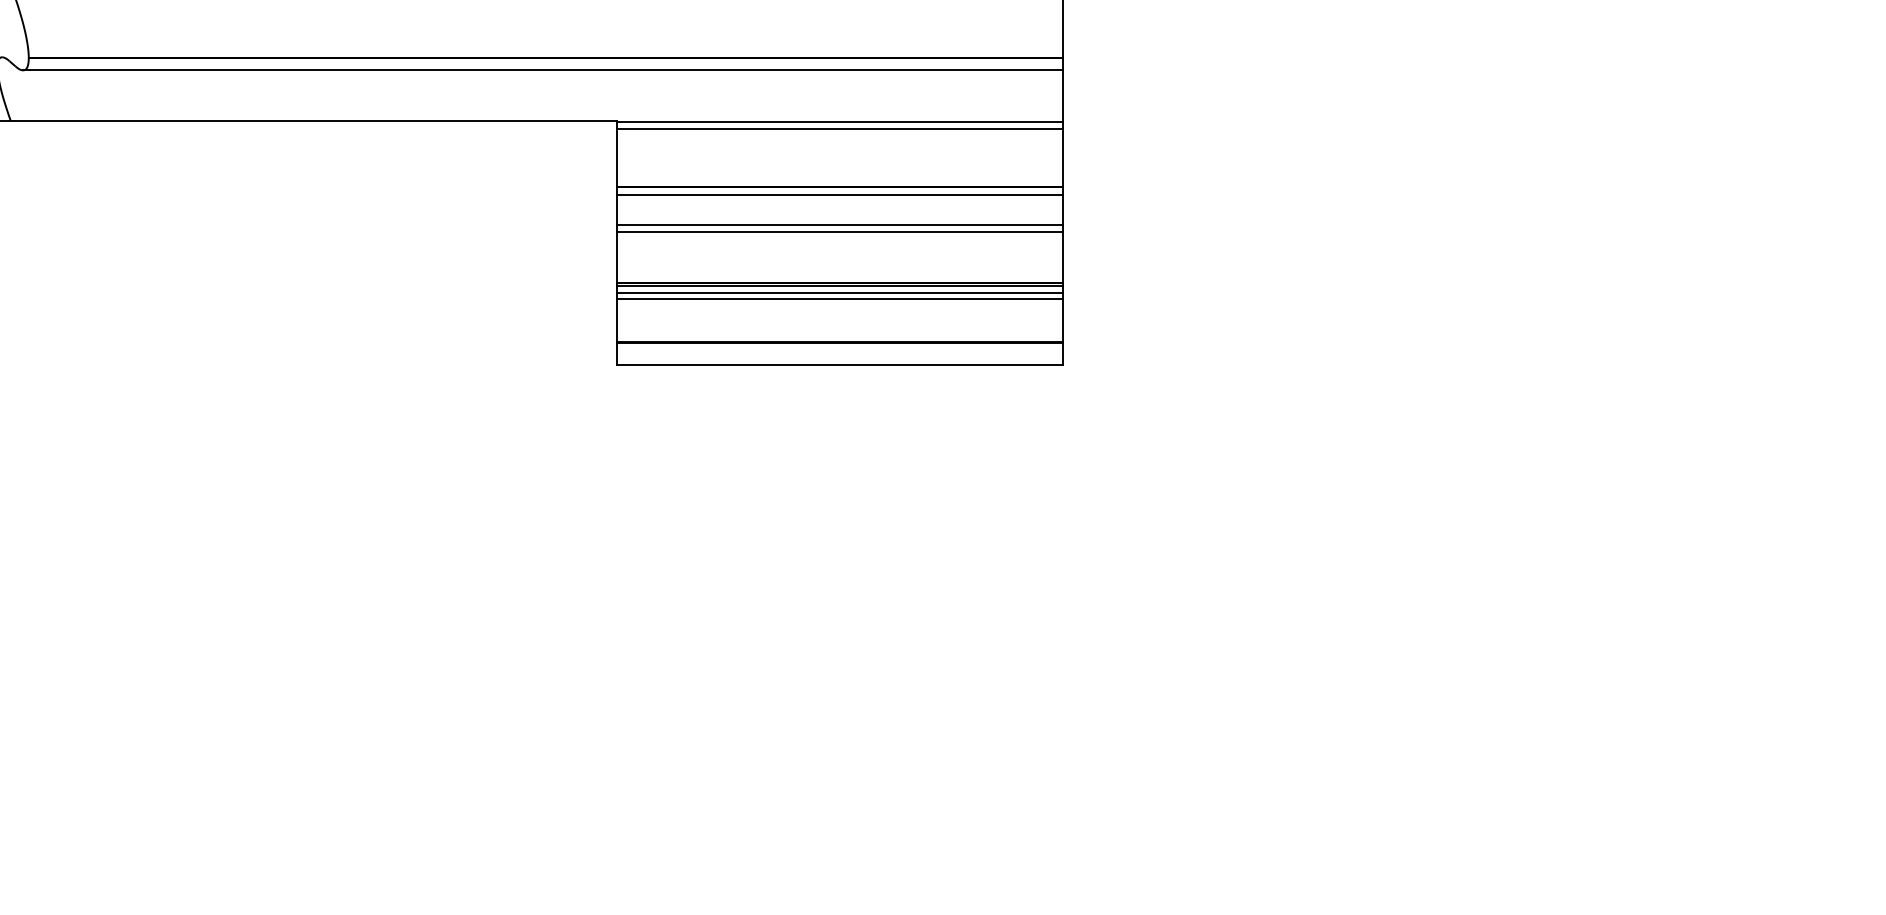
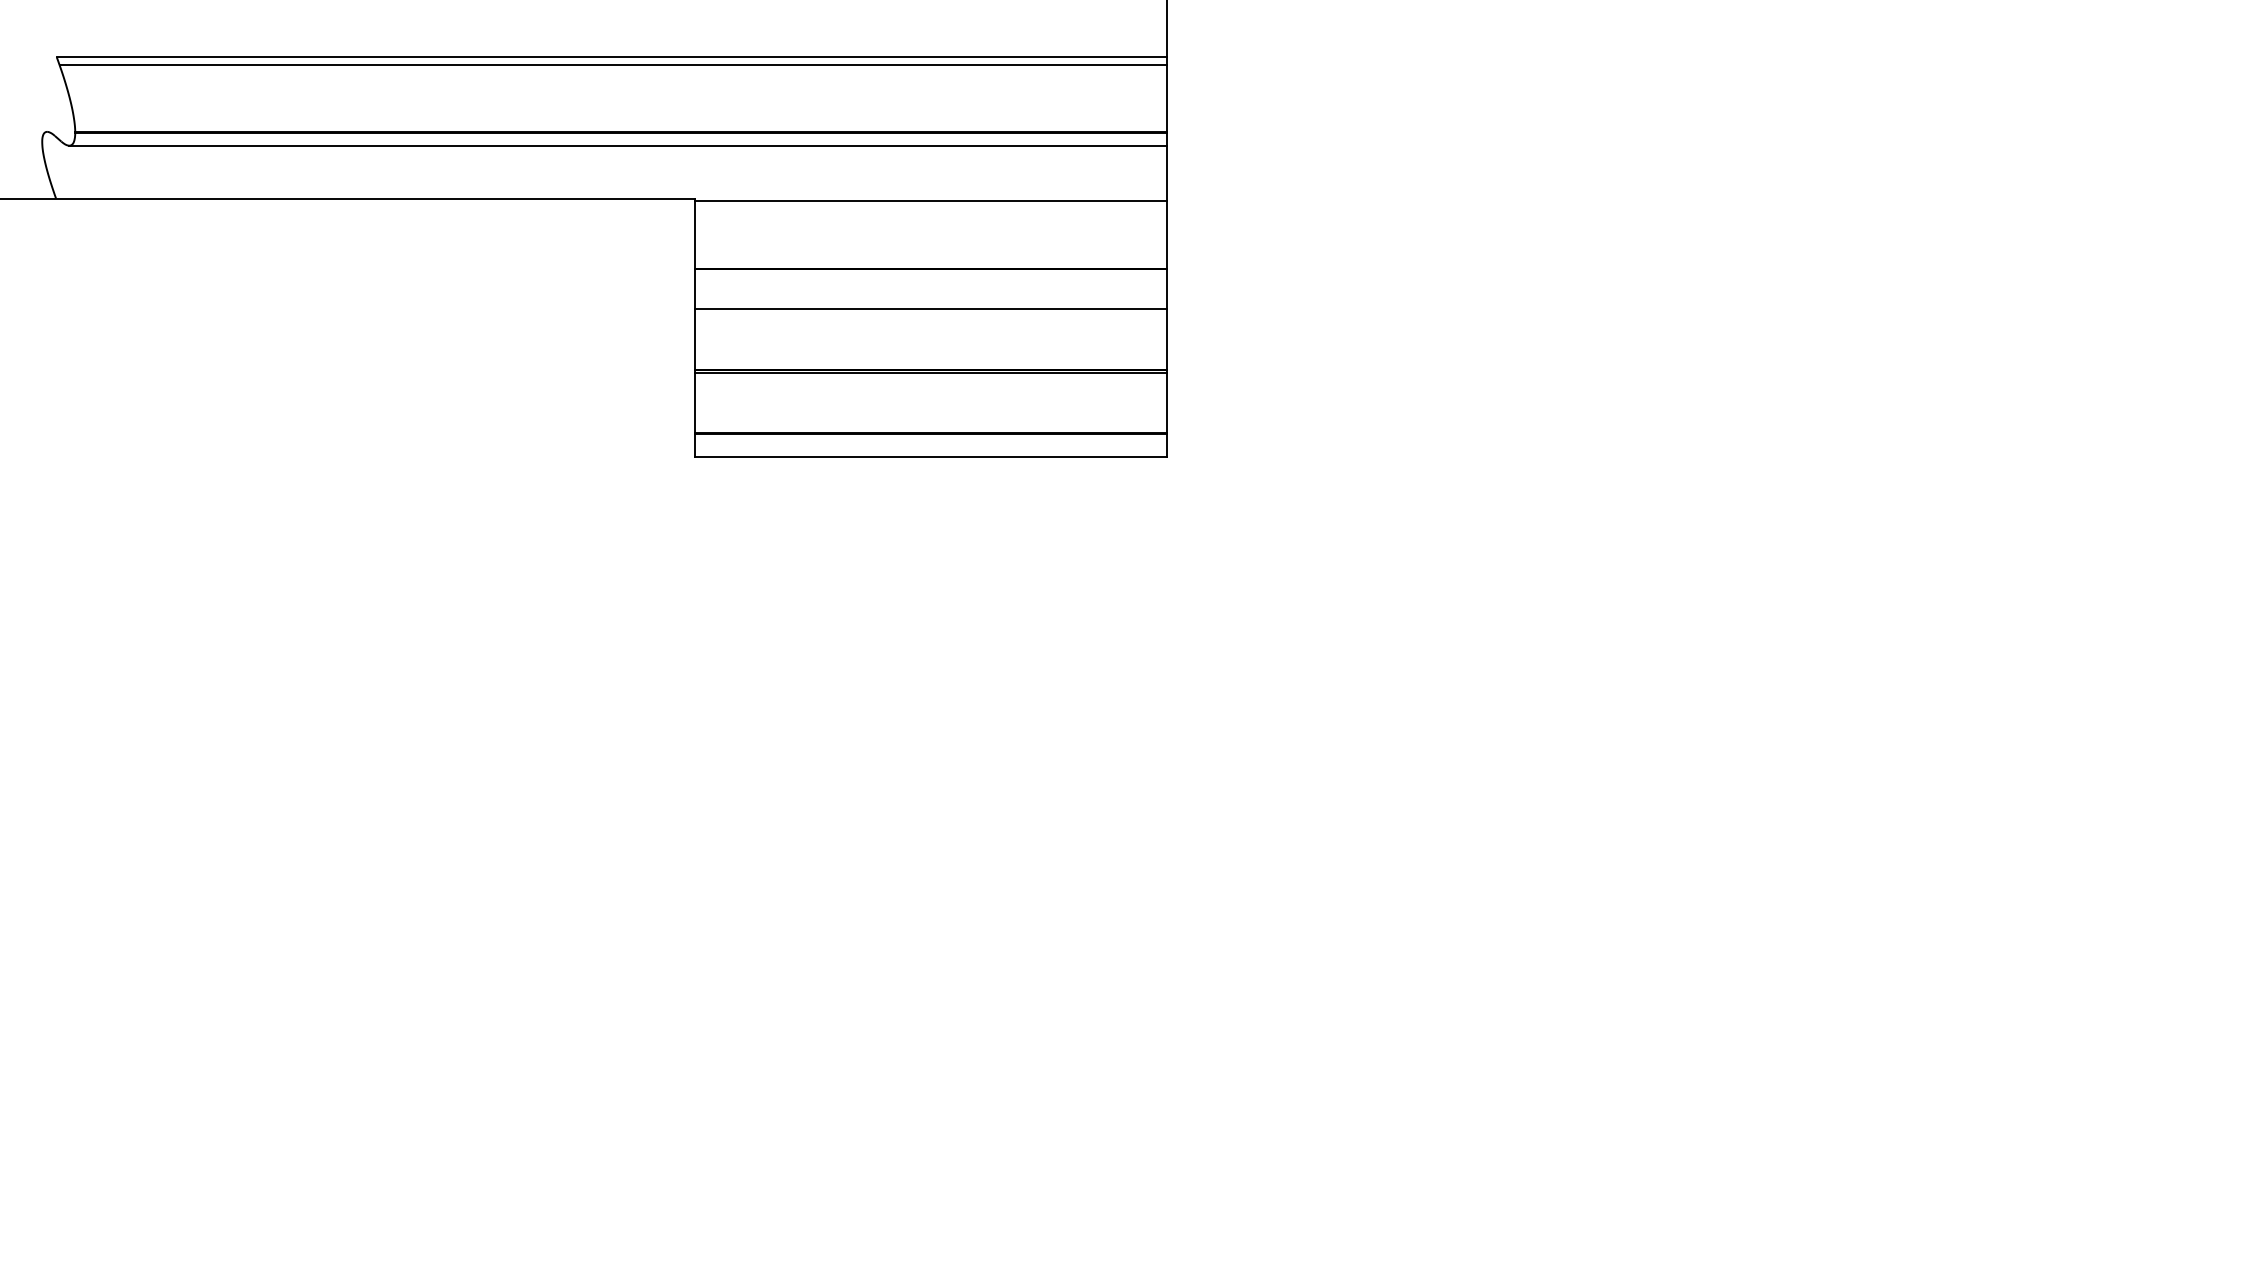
line: (839, 128) -> (930, 207), removed
line: (839, 194) -> (930, 276), removed
line: (839, 232) -> (930, 316), removed
line: (839, 292) -> (930, 380), removed
line: (839, 299) -> (930, 387), removed

